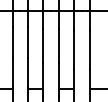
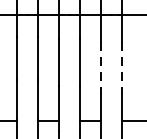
line: (74, 50) -> (101, 68), solid -> dashed
line: (89, 50) -> (121, 68), solid -> dashed

